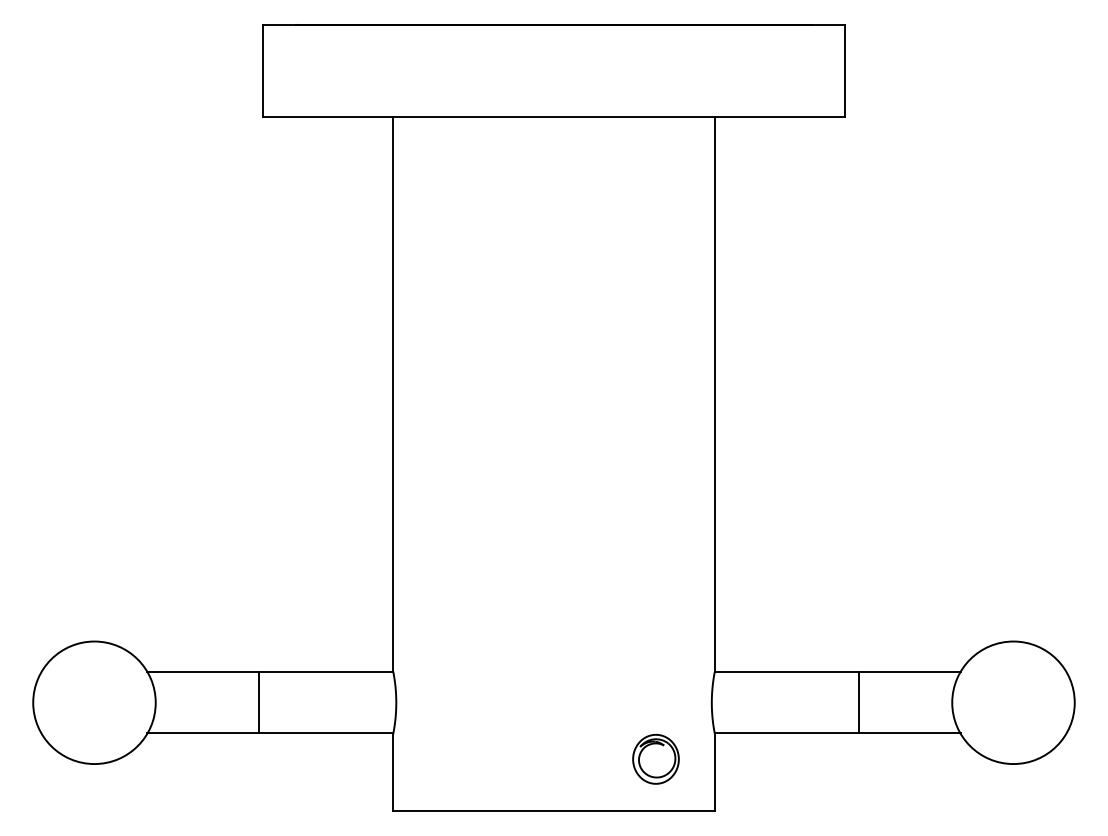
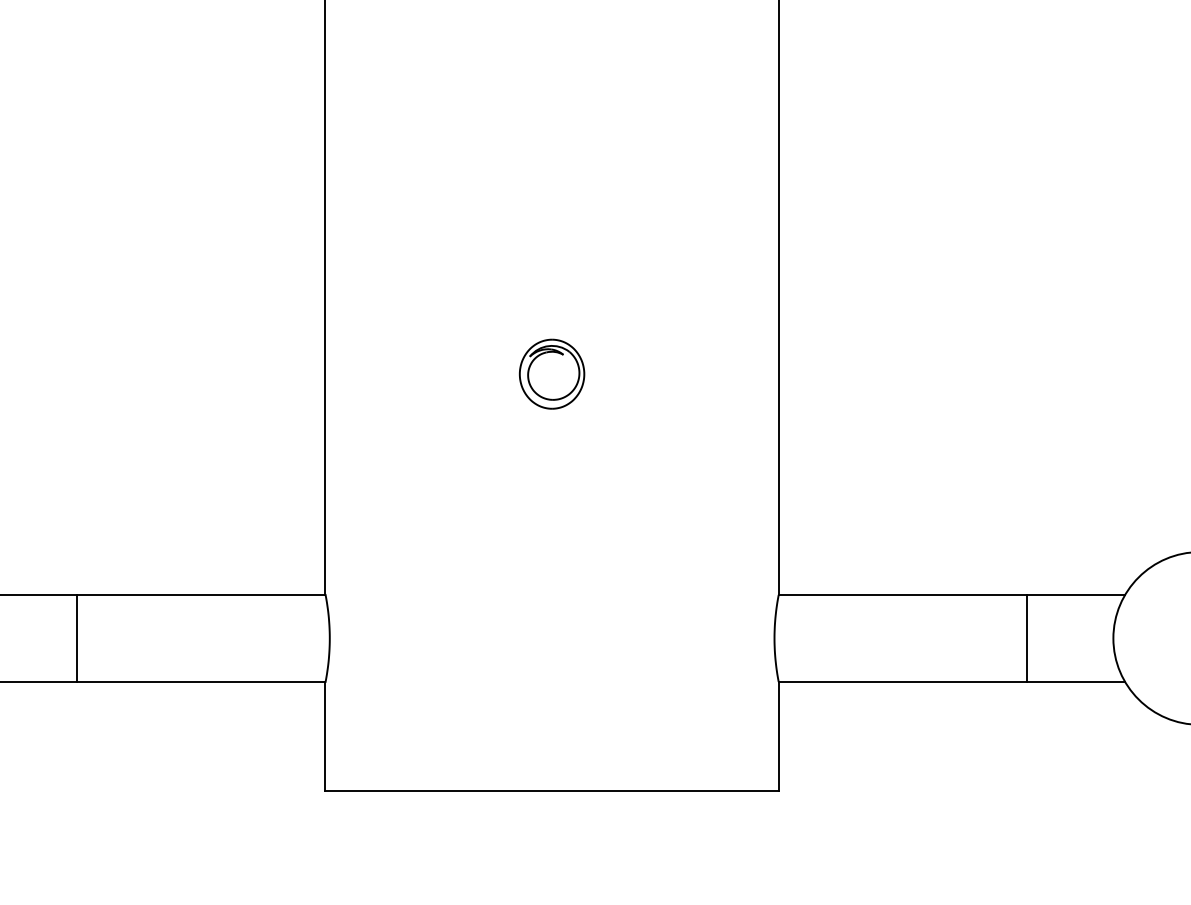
line: (259, 702) -> (77, 638), moved
line: (858, 702) -> (1026, 638), moved
part: (655, 758) -> (551, 373), moved

